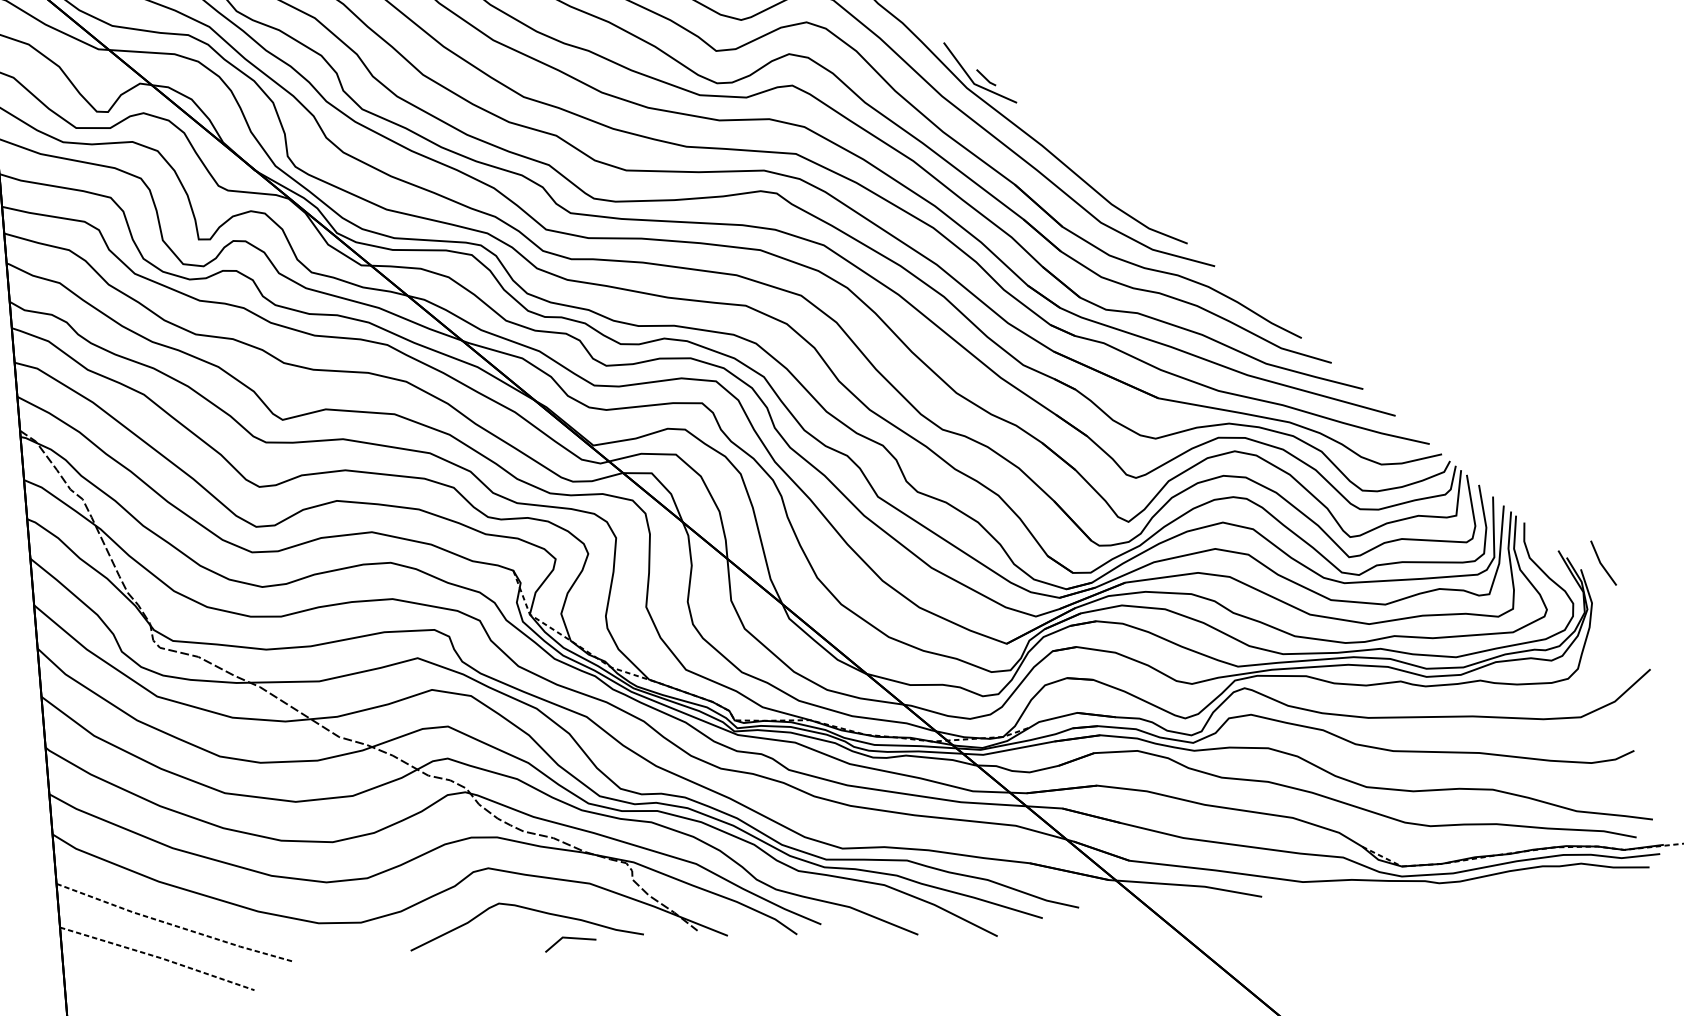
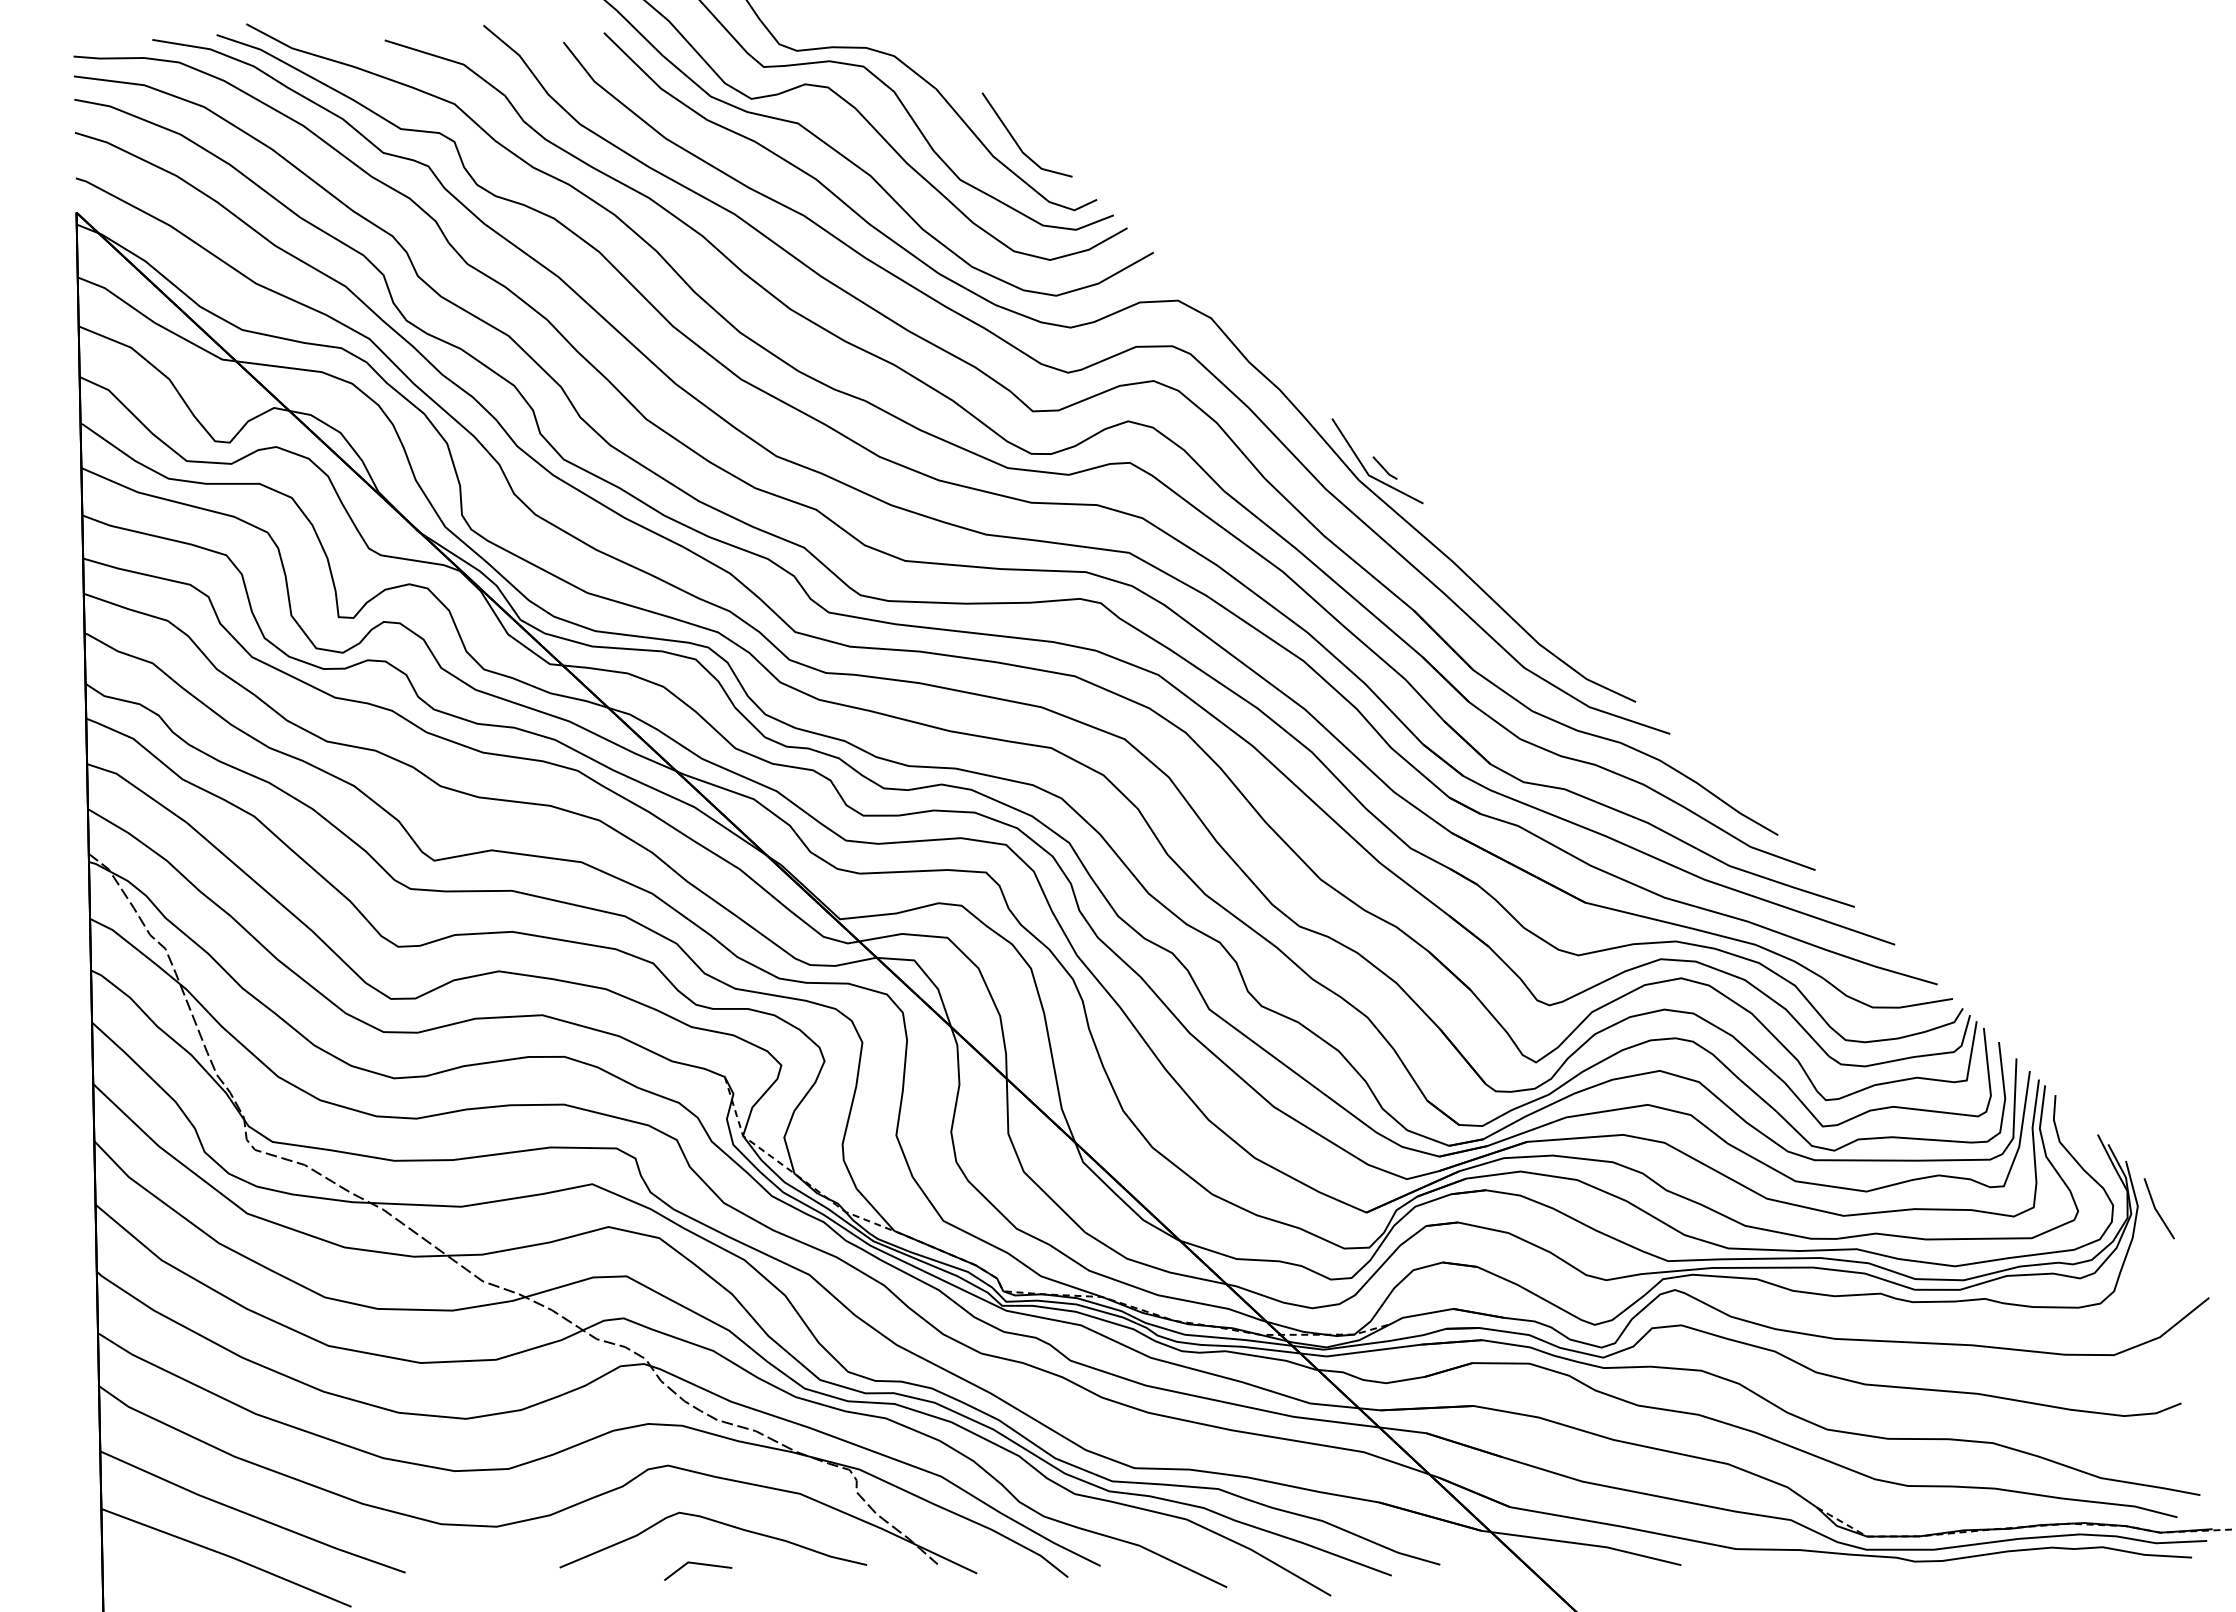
line: (1601, 563) -> (2156, 1208), moved
line: (175, 925) -> (252, 1515), dashed -> solid
line: (570, 938) -> (698, 1564), moved
line: (158, 957) -> (228, 1556), dashed -> solid

